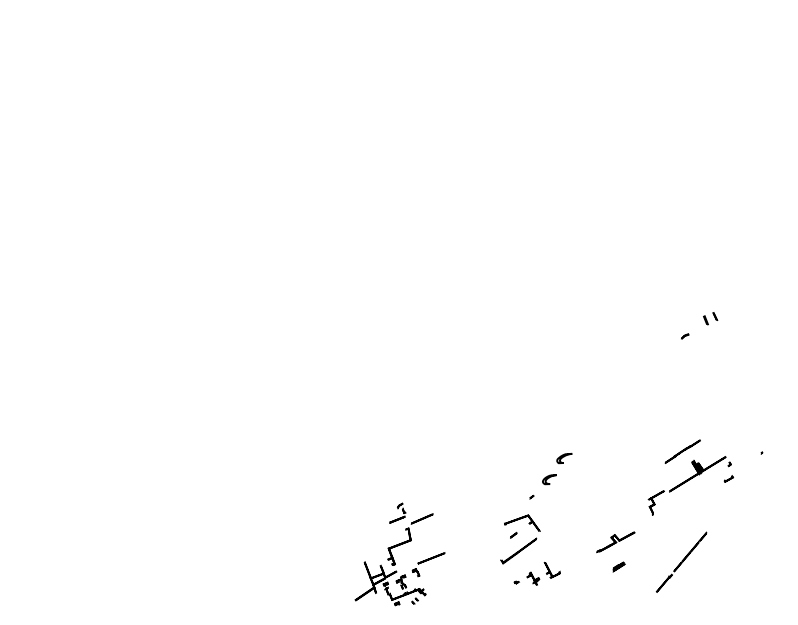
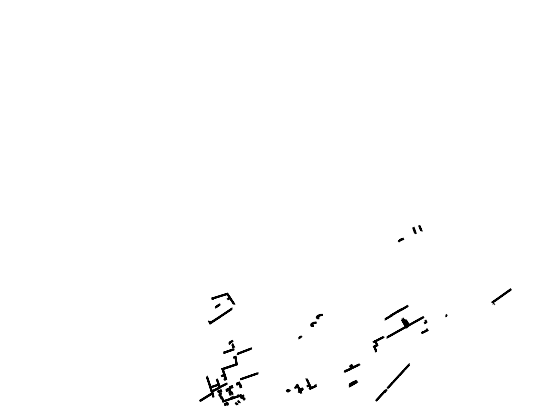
part: (556, 469) -> (316, 320), size x0.6
part: (520, 539) -> (221, 308), moved
part: (615, 541) -> (351, 367), size x0.6
part: (398, 553) -> (228, 372), moved

